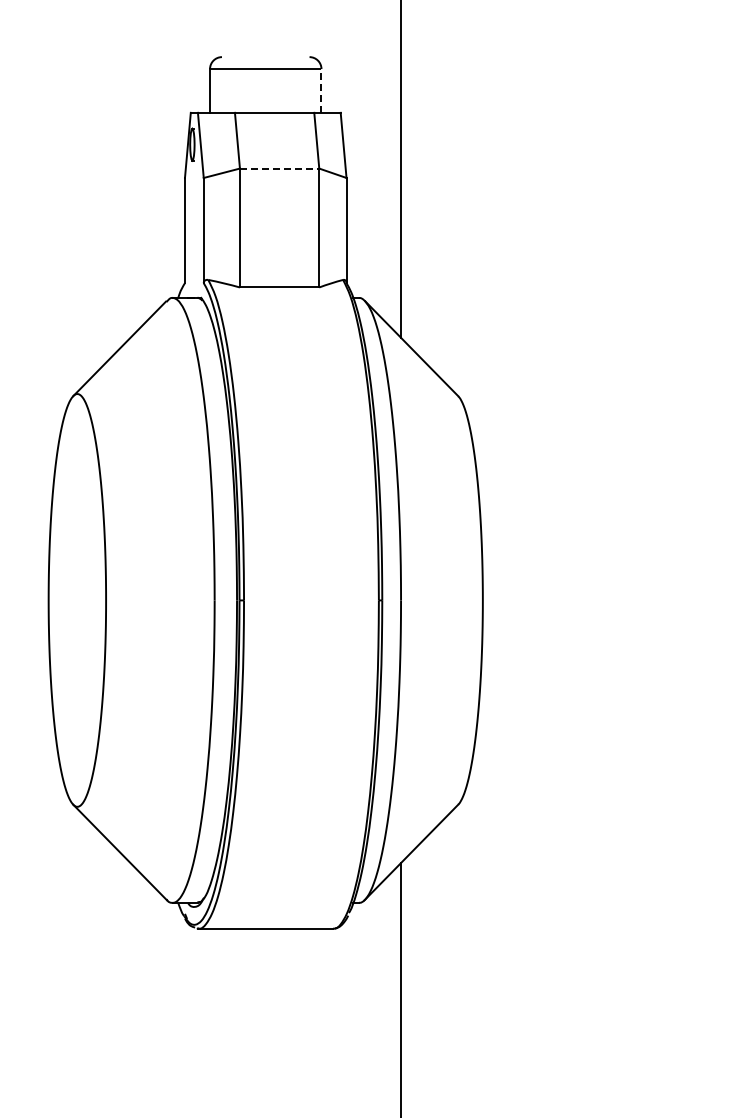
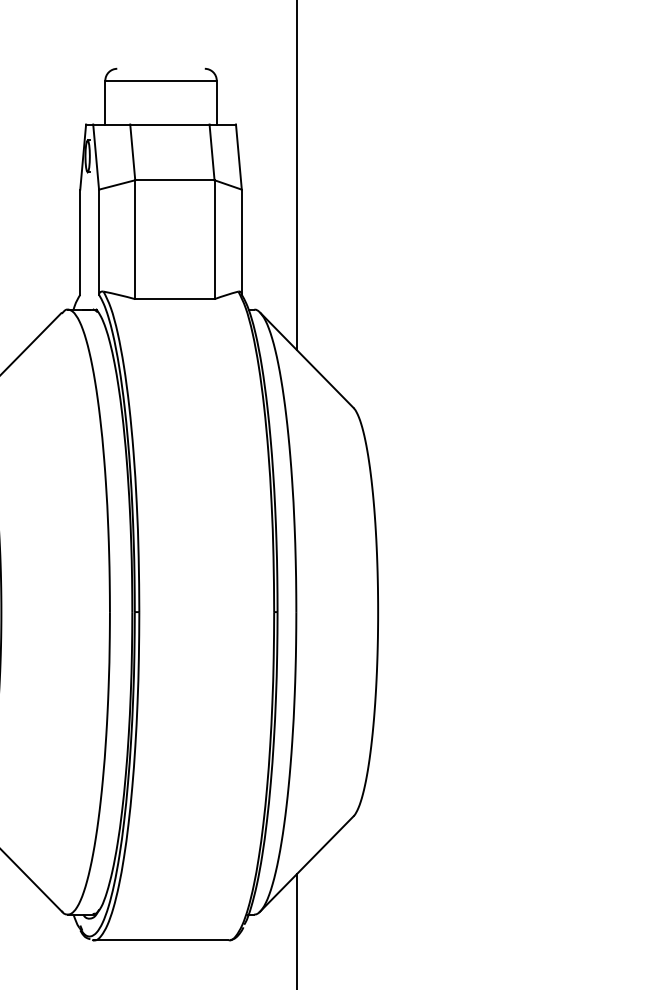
line: (321, 90) -> (216, 102), dashed -> solid
line: (279, 168) -> (174, 180), dashed -> solid

